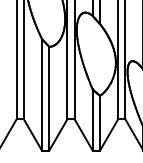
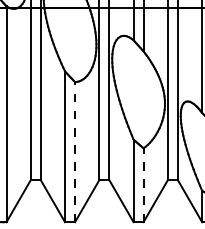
line: (49, 98) -> (75, 152), solid -> dashed
line: (100, 123) -> (143, 185), solid -> dashed

